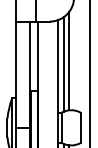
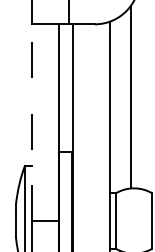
line: (63, 64) -> (119, 103), removed
line: (16, 74) -> (32, 122), solid -> dashed

